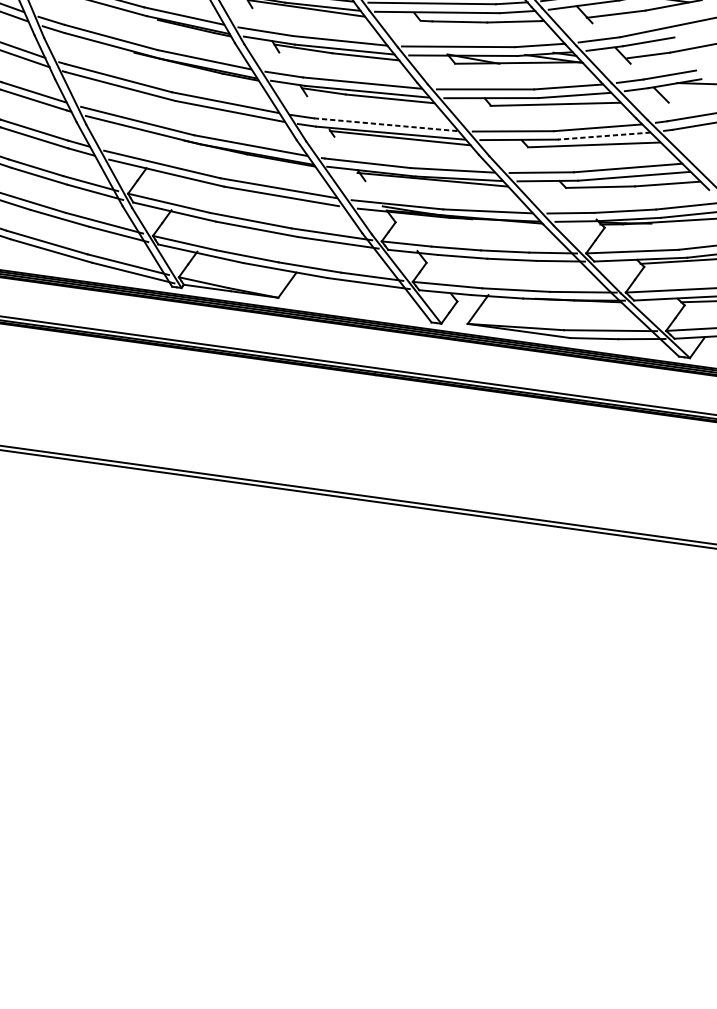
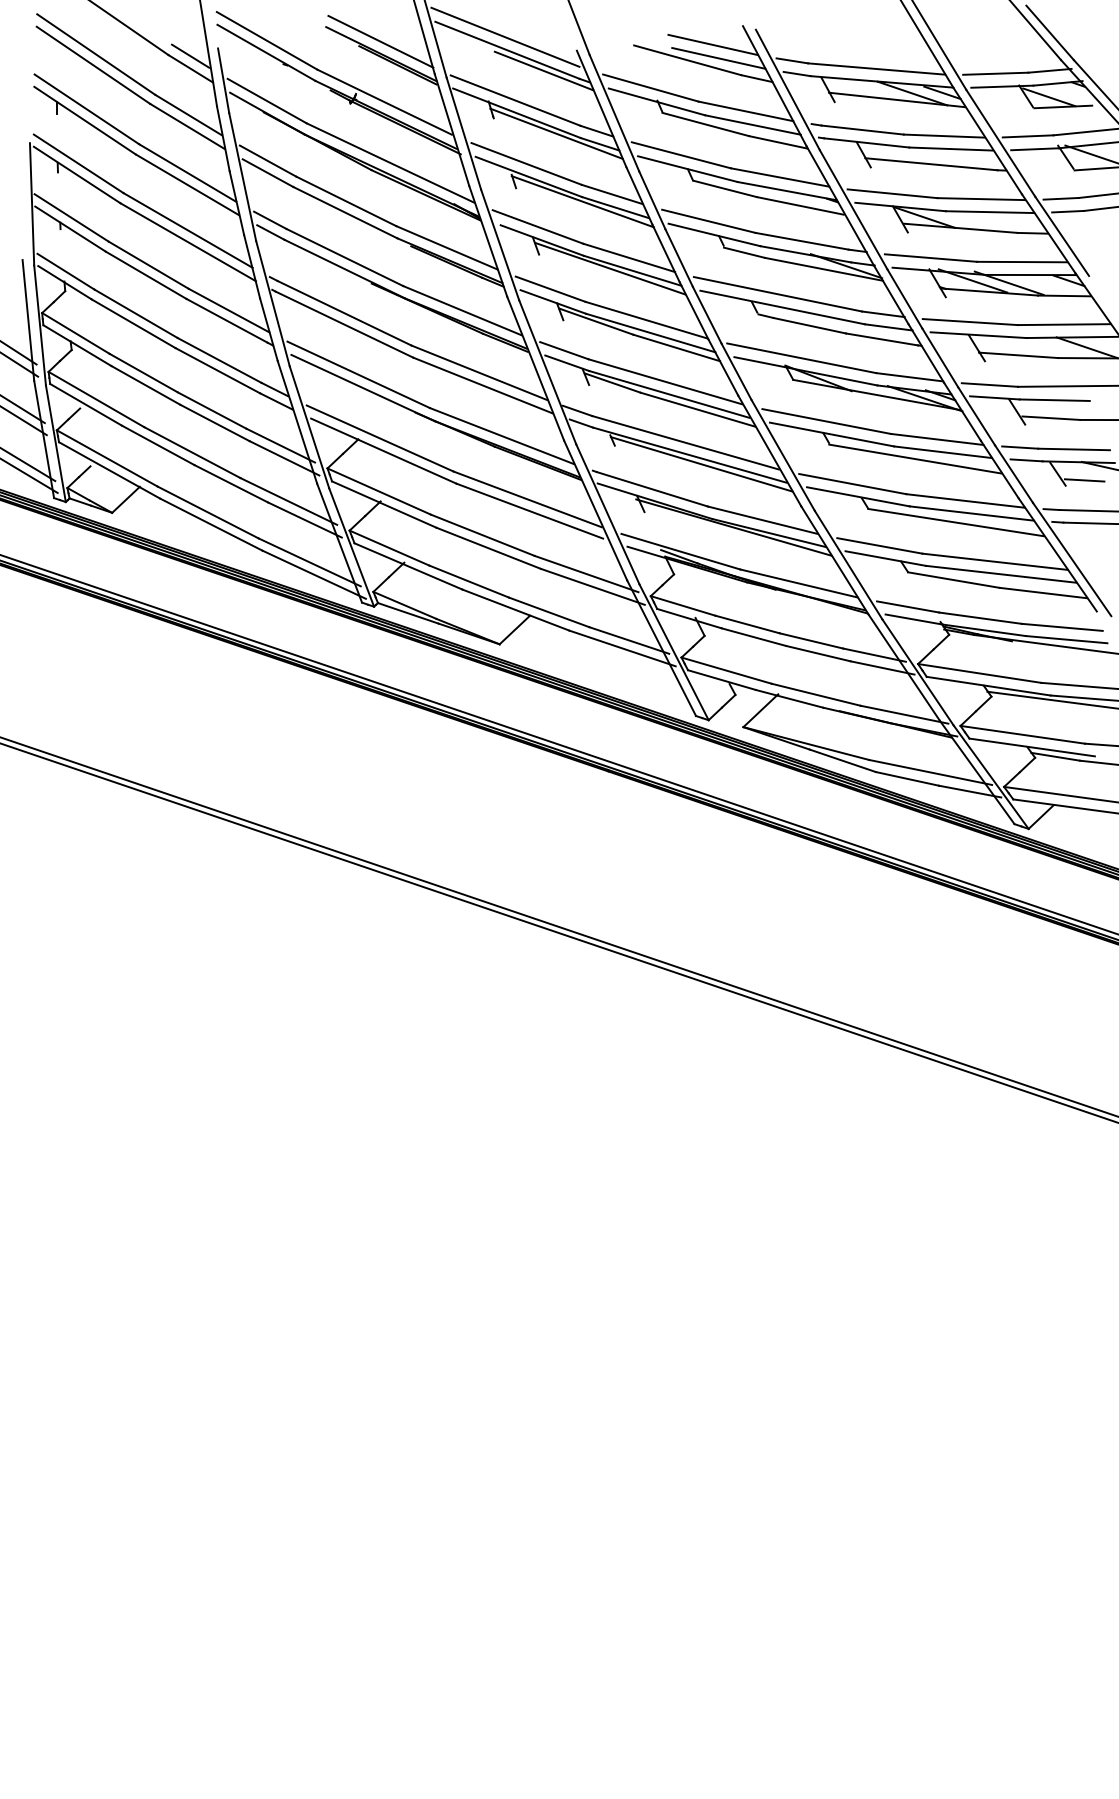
line: (681, 96) -> (1084, 480), added
line: (385, 124) -> (685, 442), dashed -> solid
line: (603, 136) -> (971, 513), dashed -> solid

